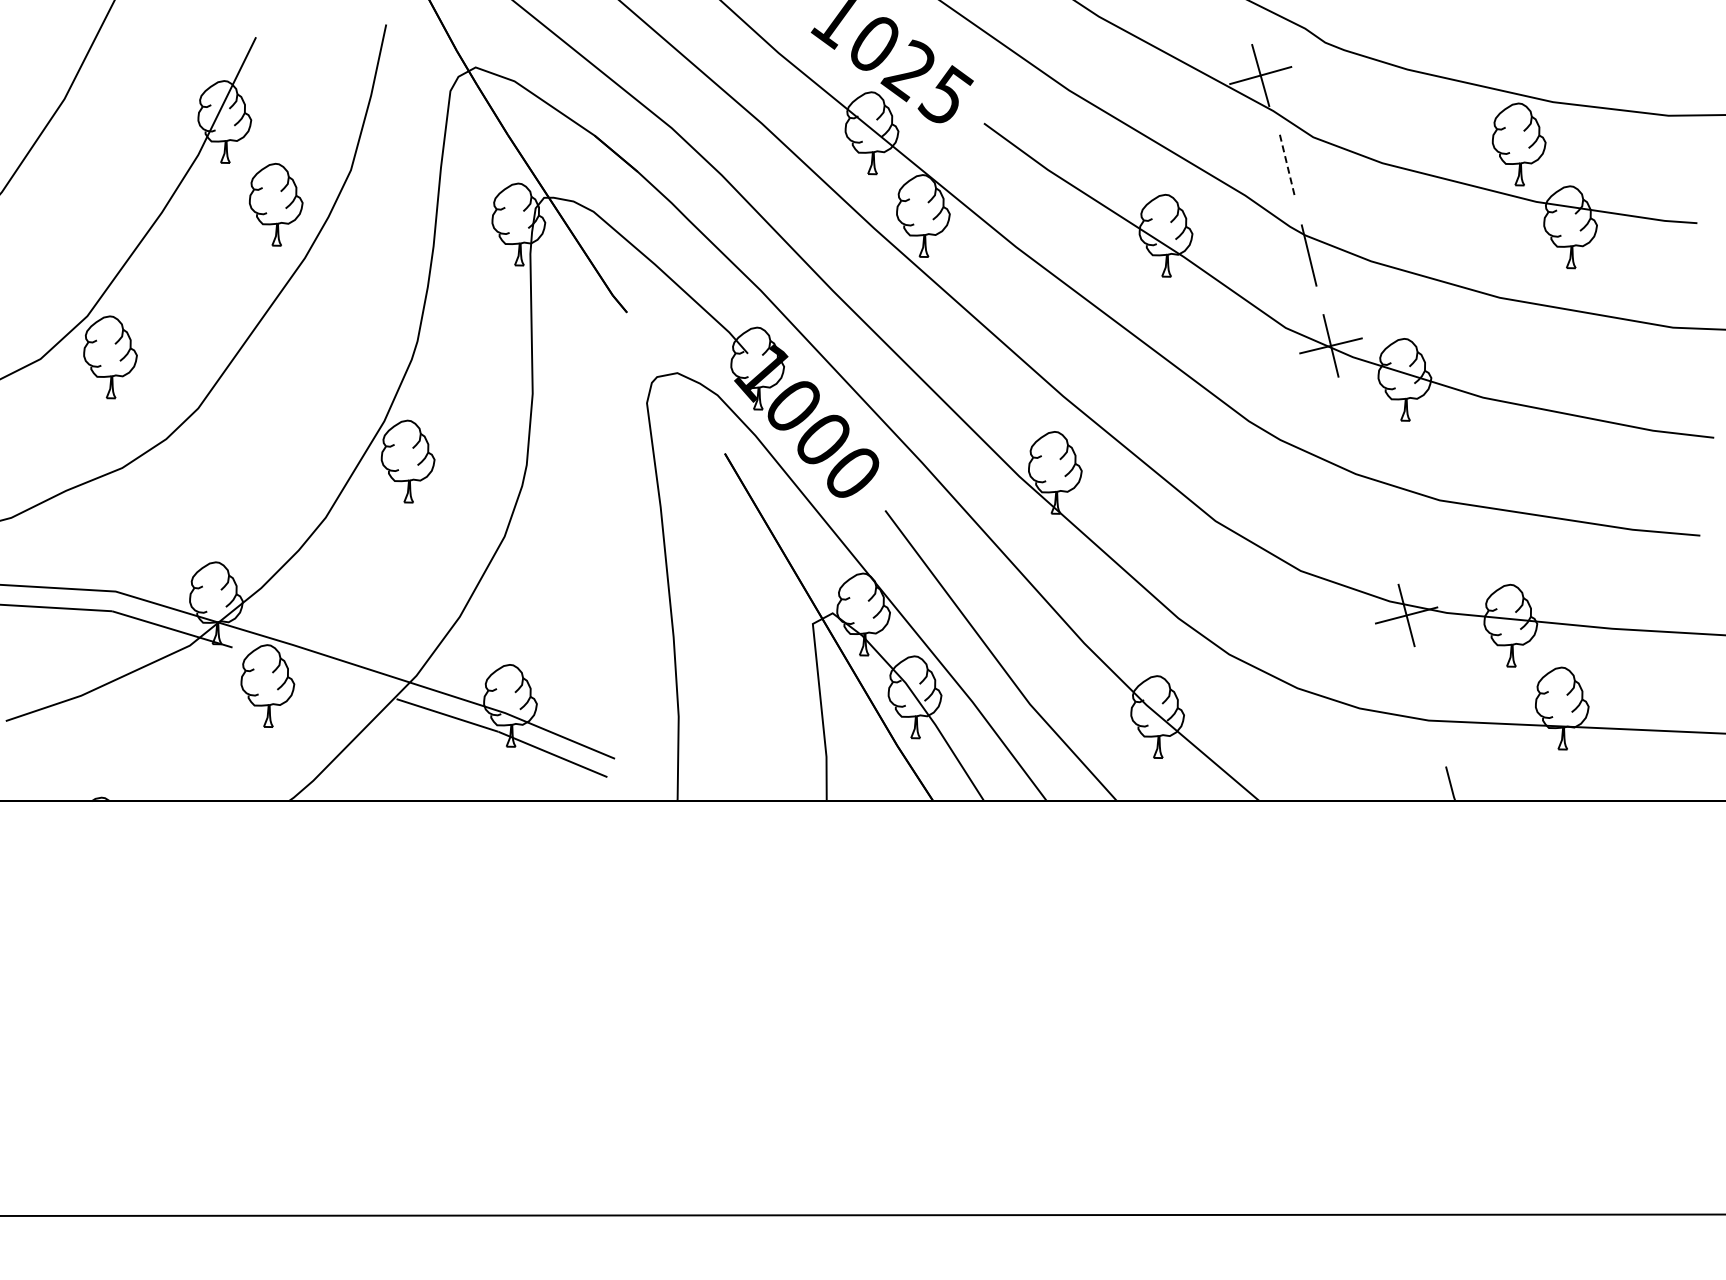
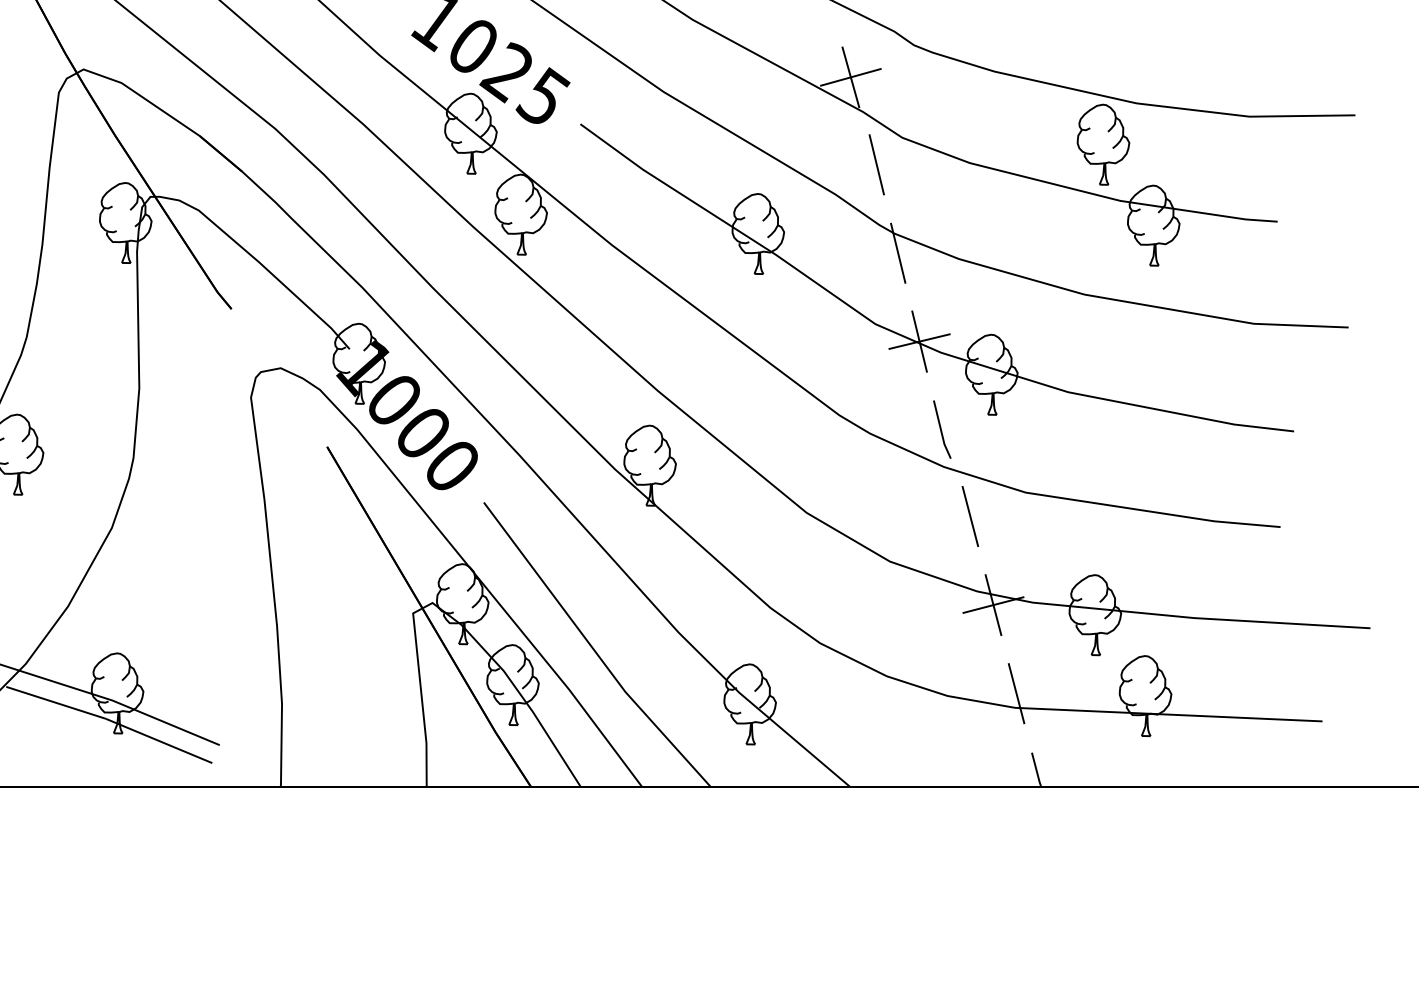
line: (1287, 165) -> (877, 165), dashed -> solid
line: (1353, 435) -> (941, 429), added
line: (1382, 524) -> (969, 516), added
line: (1430, 705) -> (1016, 693), added

